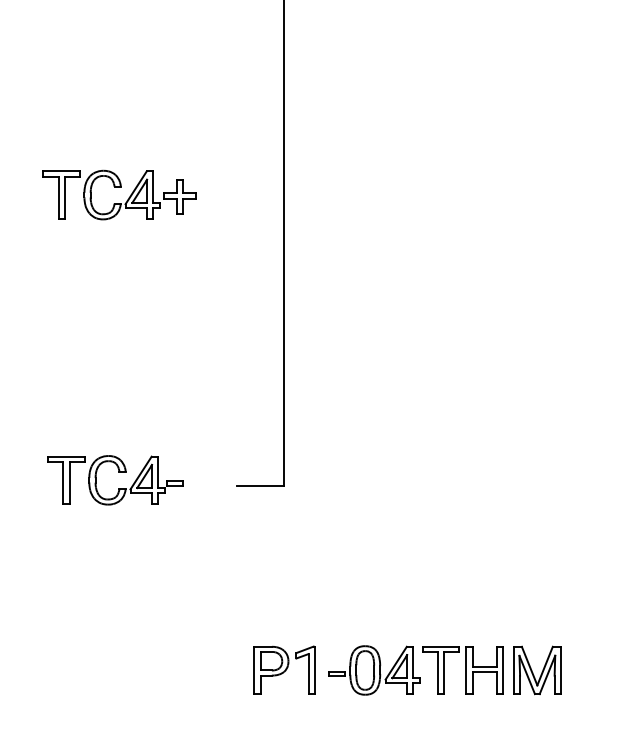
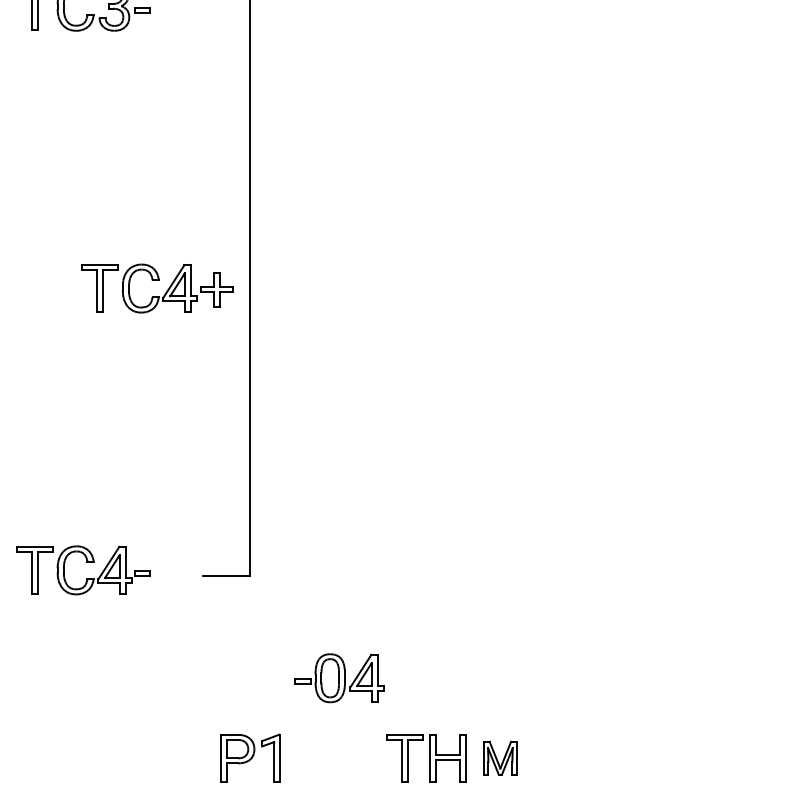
part: (119, 186) -> (157, 280), moved
part: (537, 669) -> (500, 757), size x0.7
part: (374, 670) -> (339, 678), moved

